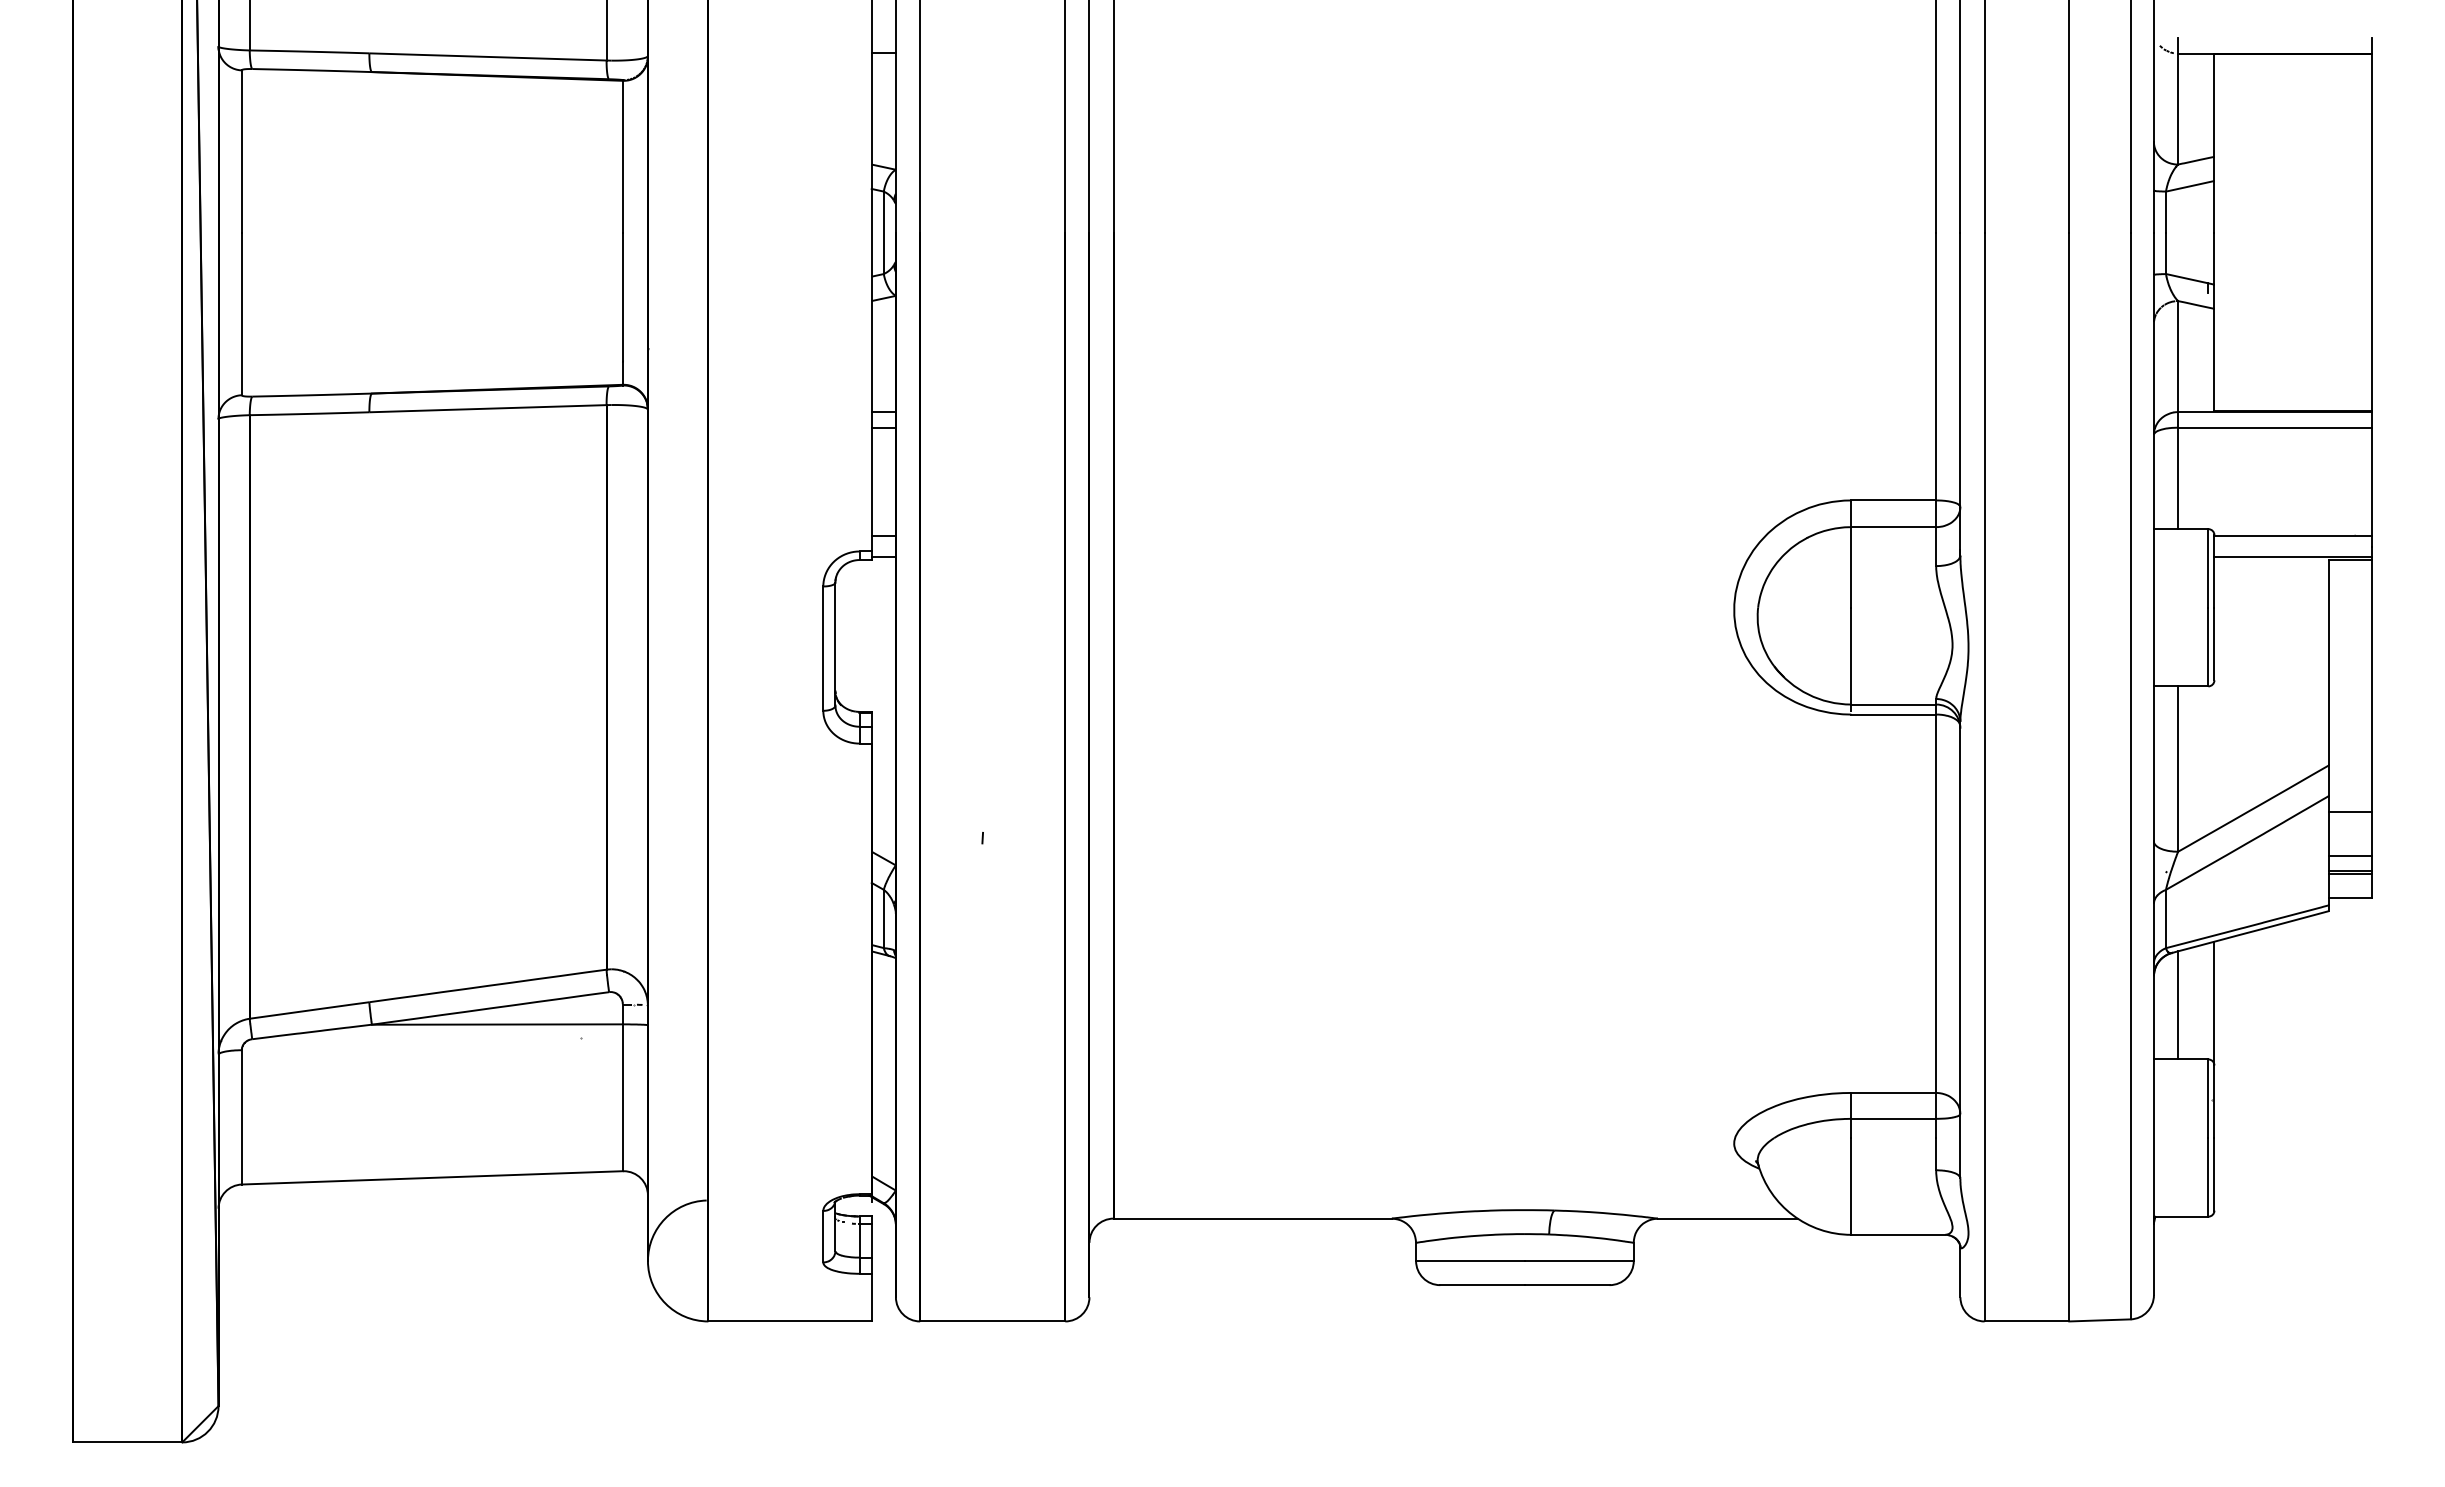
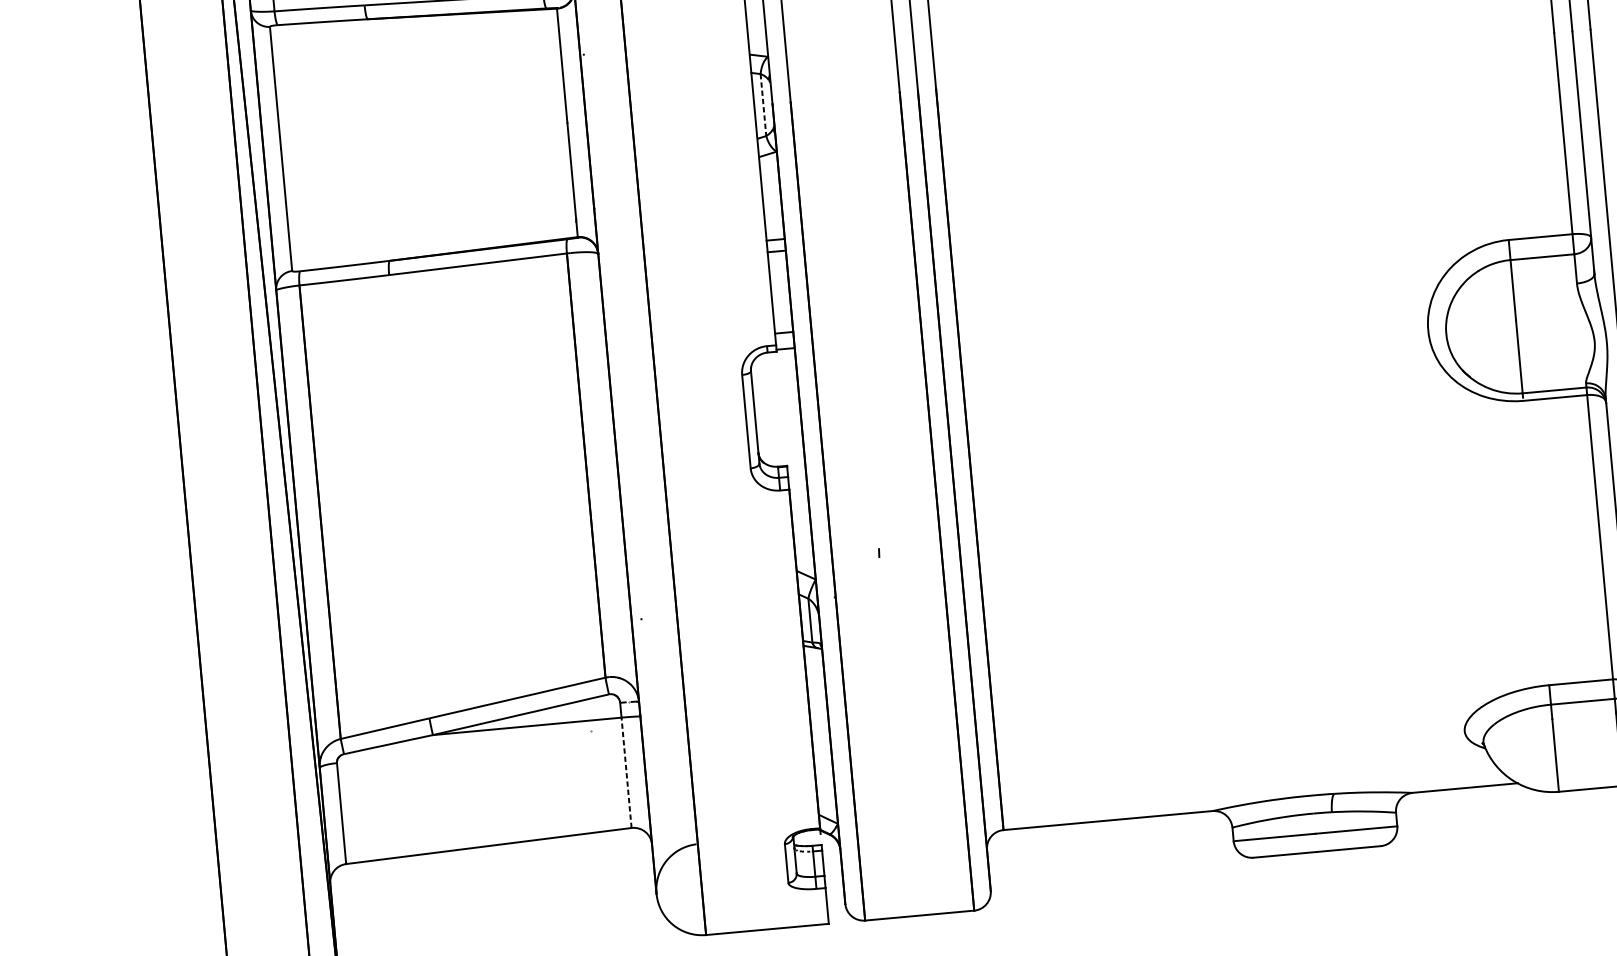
line: (883, 233) -> (763, 105), solid -> dashed
line: (622, 1097) -> (626, 772), solid -> dashed

